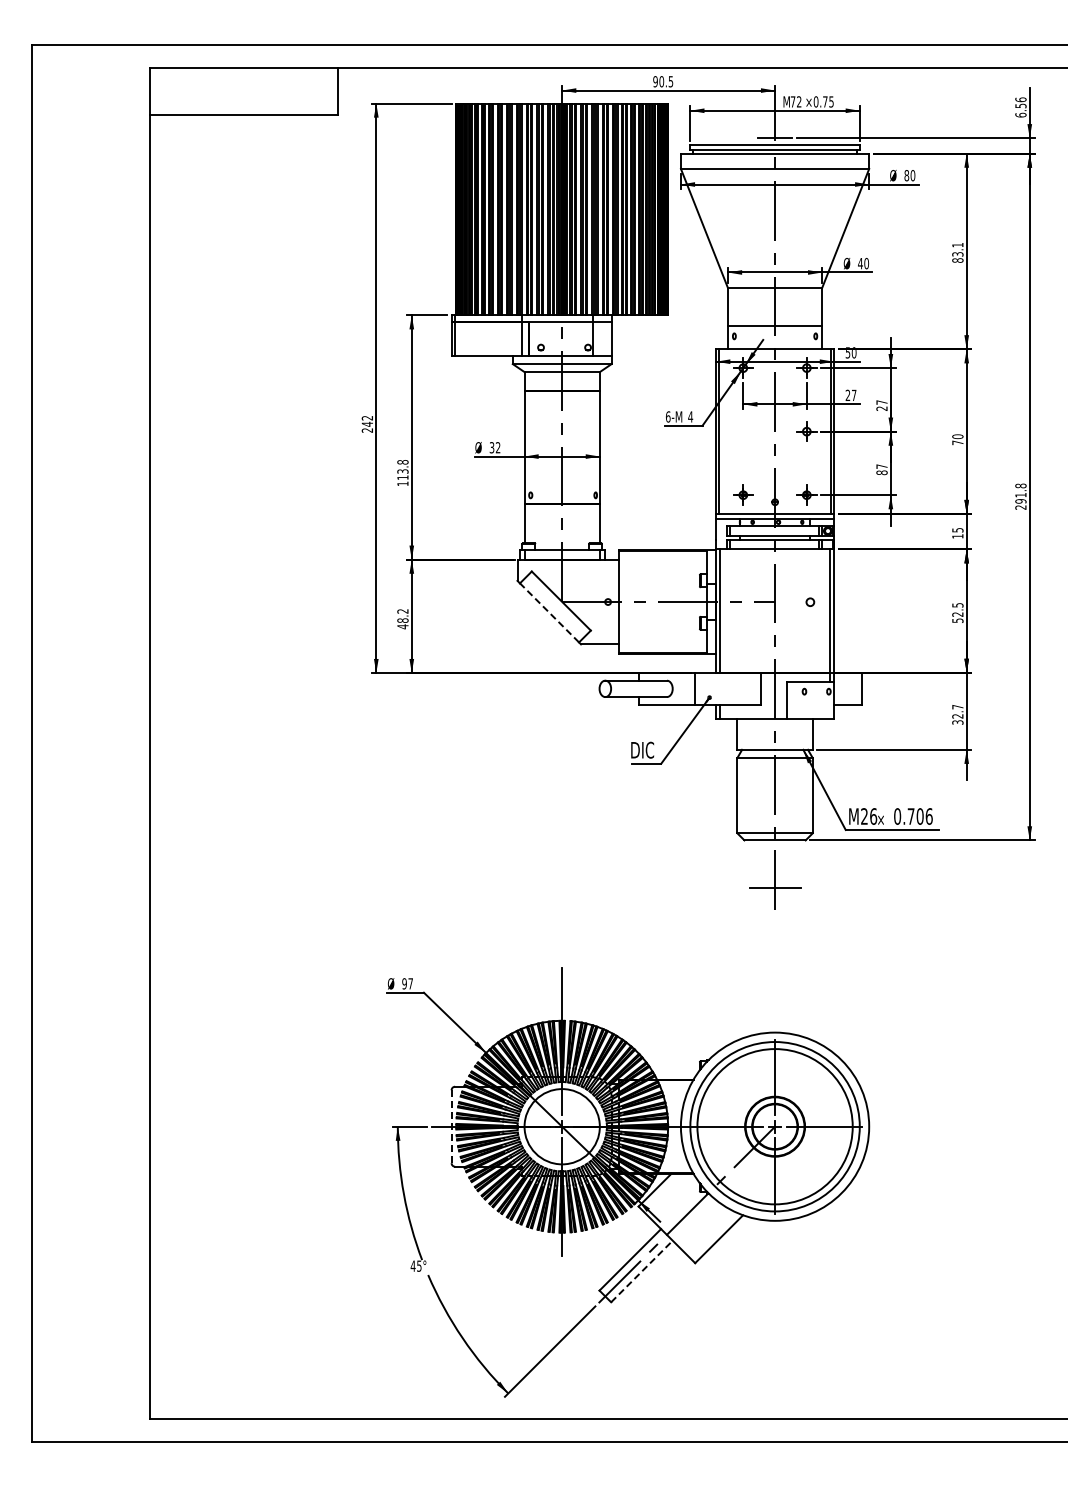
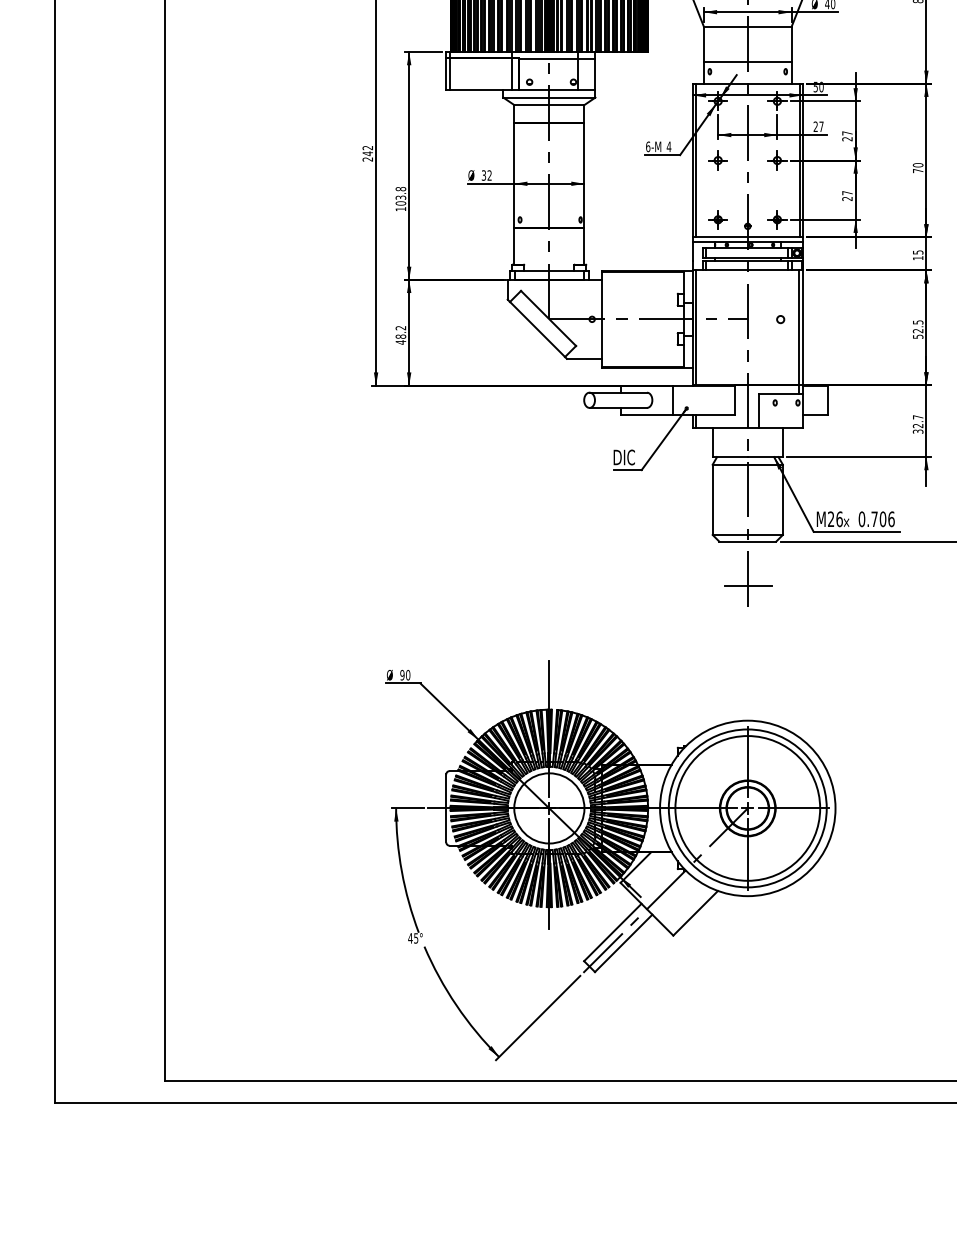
part: (743, 431) -> (718, 160), added
text: (881, 472) -> (846, 198), 87 -> 27
text: (402, 477) -> (400, 203), 113.8 -> 103.8
line: (549, 612) -> (537, 329), dashed -> solid
text: (410, 983) -> (407, 674), 97 -> 90
line: (451, 1126) -> (446, 808), dashed -> solid
line: (641, 1271) -> (623, 943), dashed -> solid

